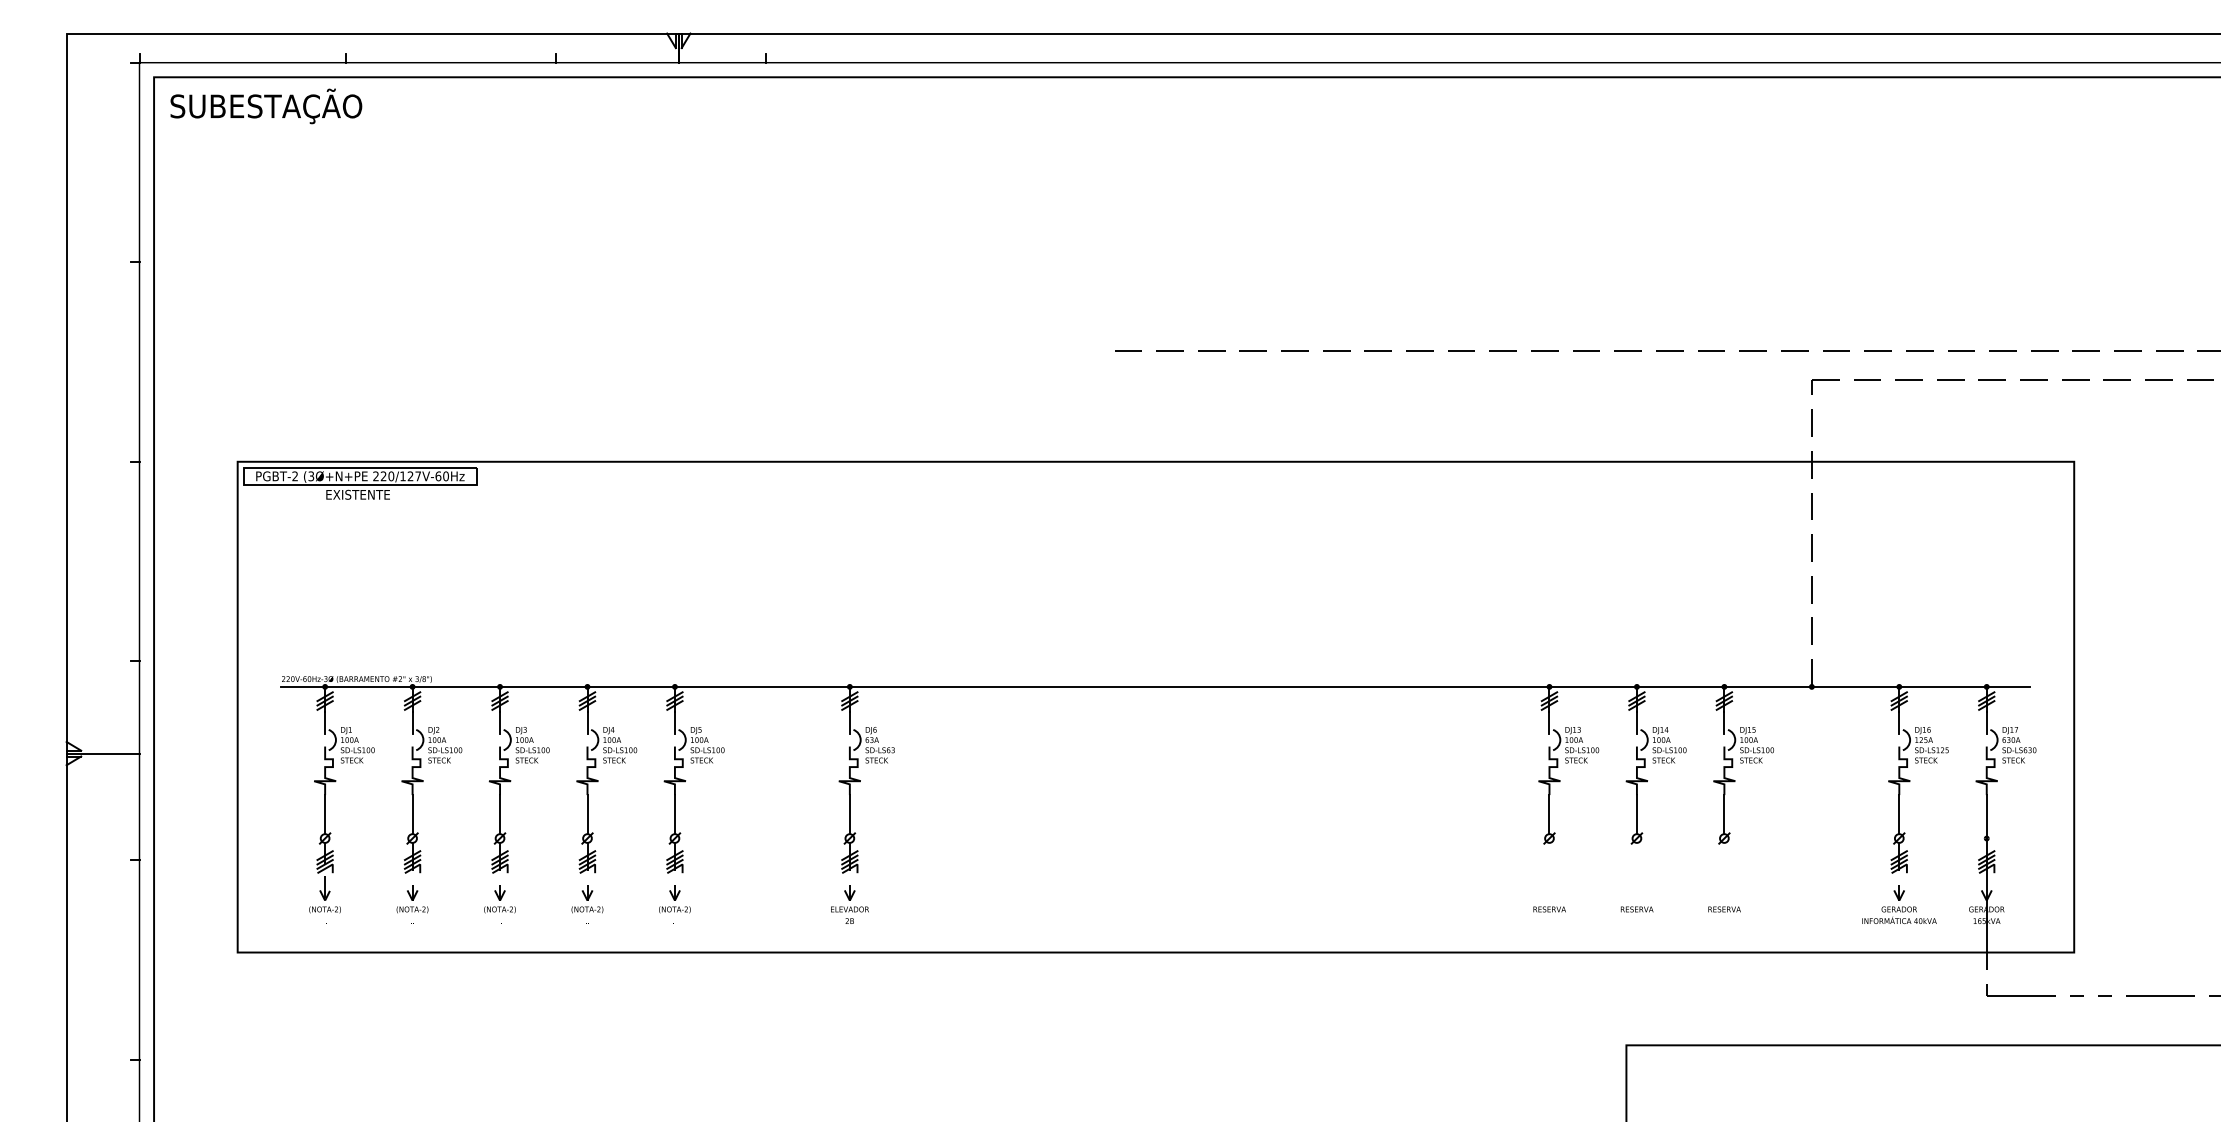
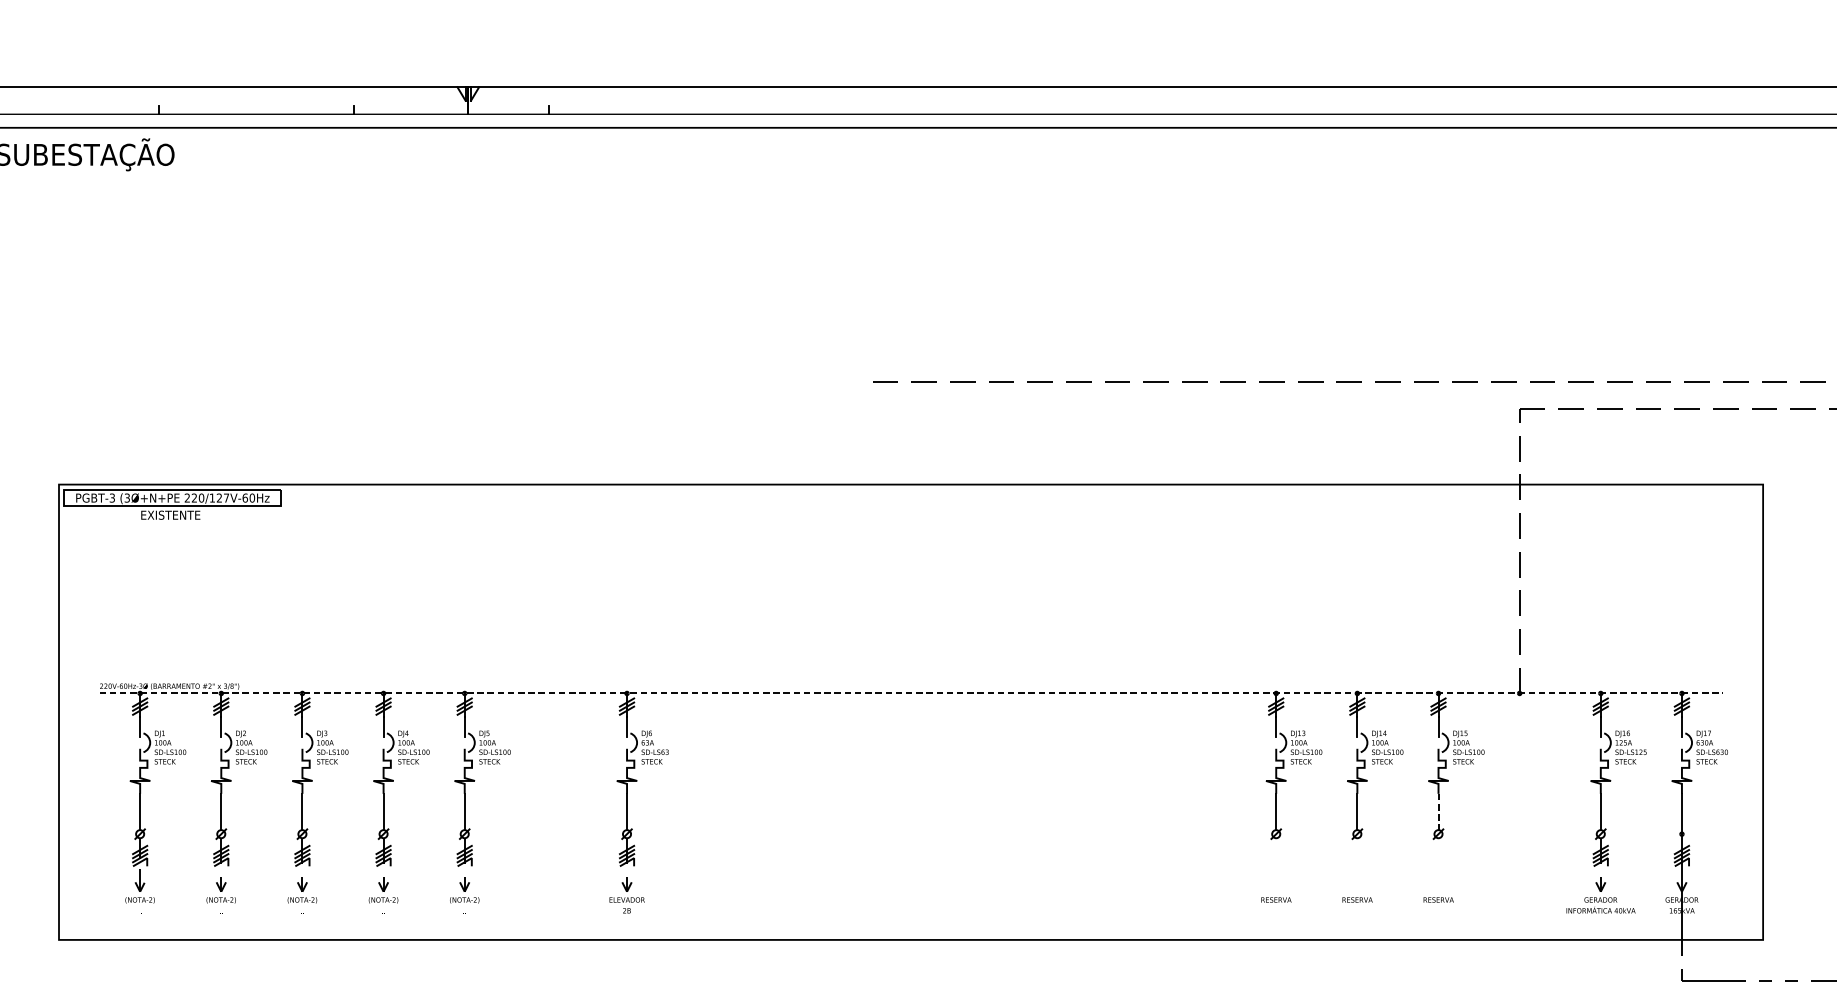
text: (294, 476) -> (111, 498), PGBT-2 -> PGBT-3
line: (1155, 686) -> (910, 693), solid -> dashed
line: (1724, 814) -> (1438, 811), solid -> dashed

